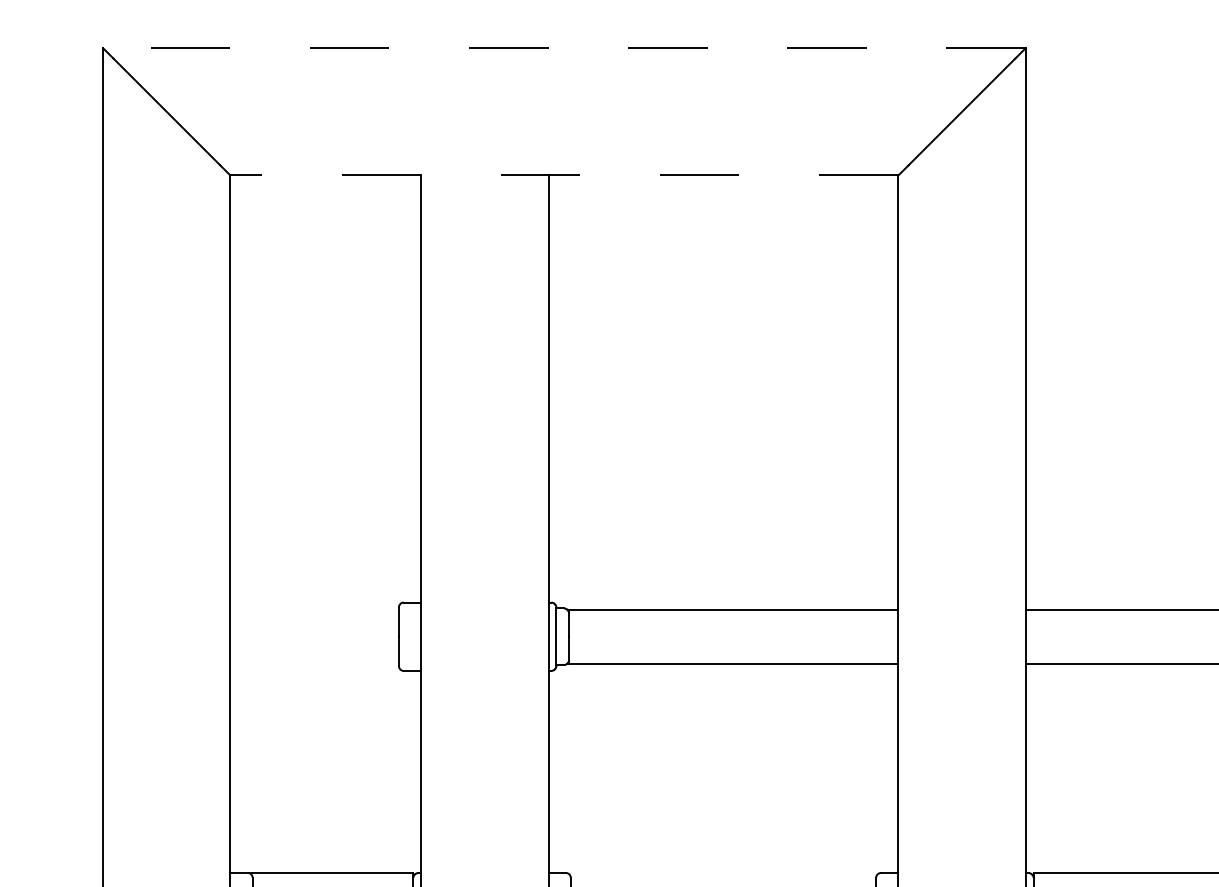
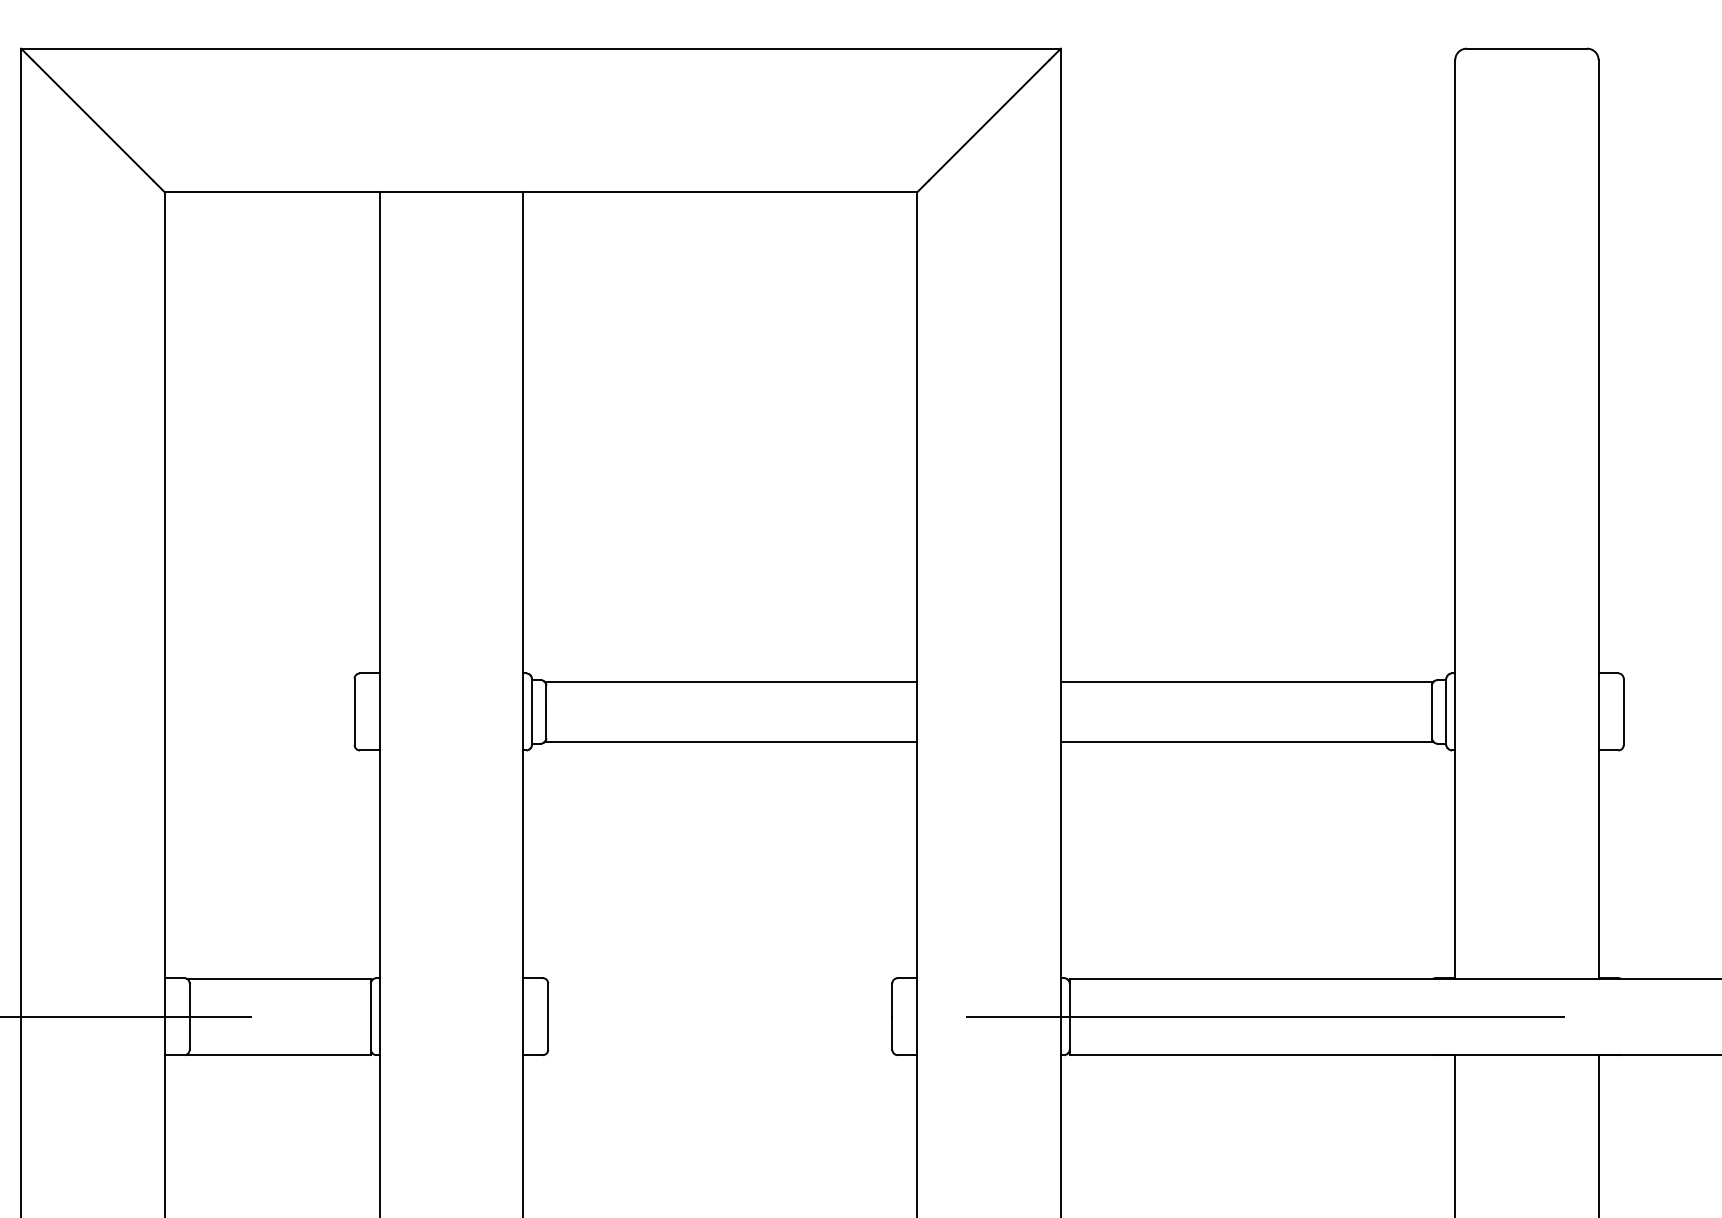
line: (564, 48) -> (541, 48), dashed -> solid
line: (563, 175) -> (540, 192), dashed -> solid

